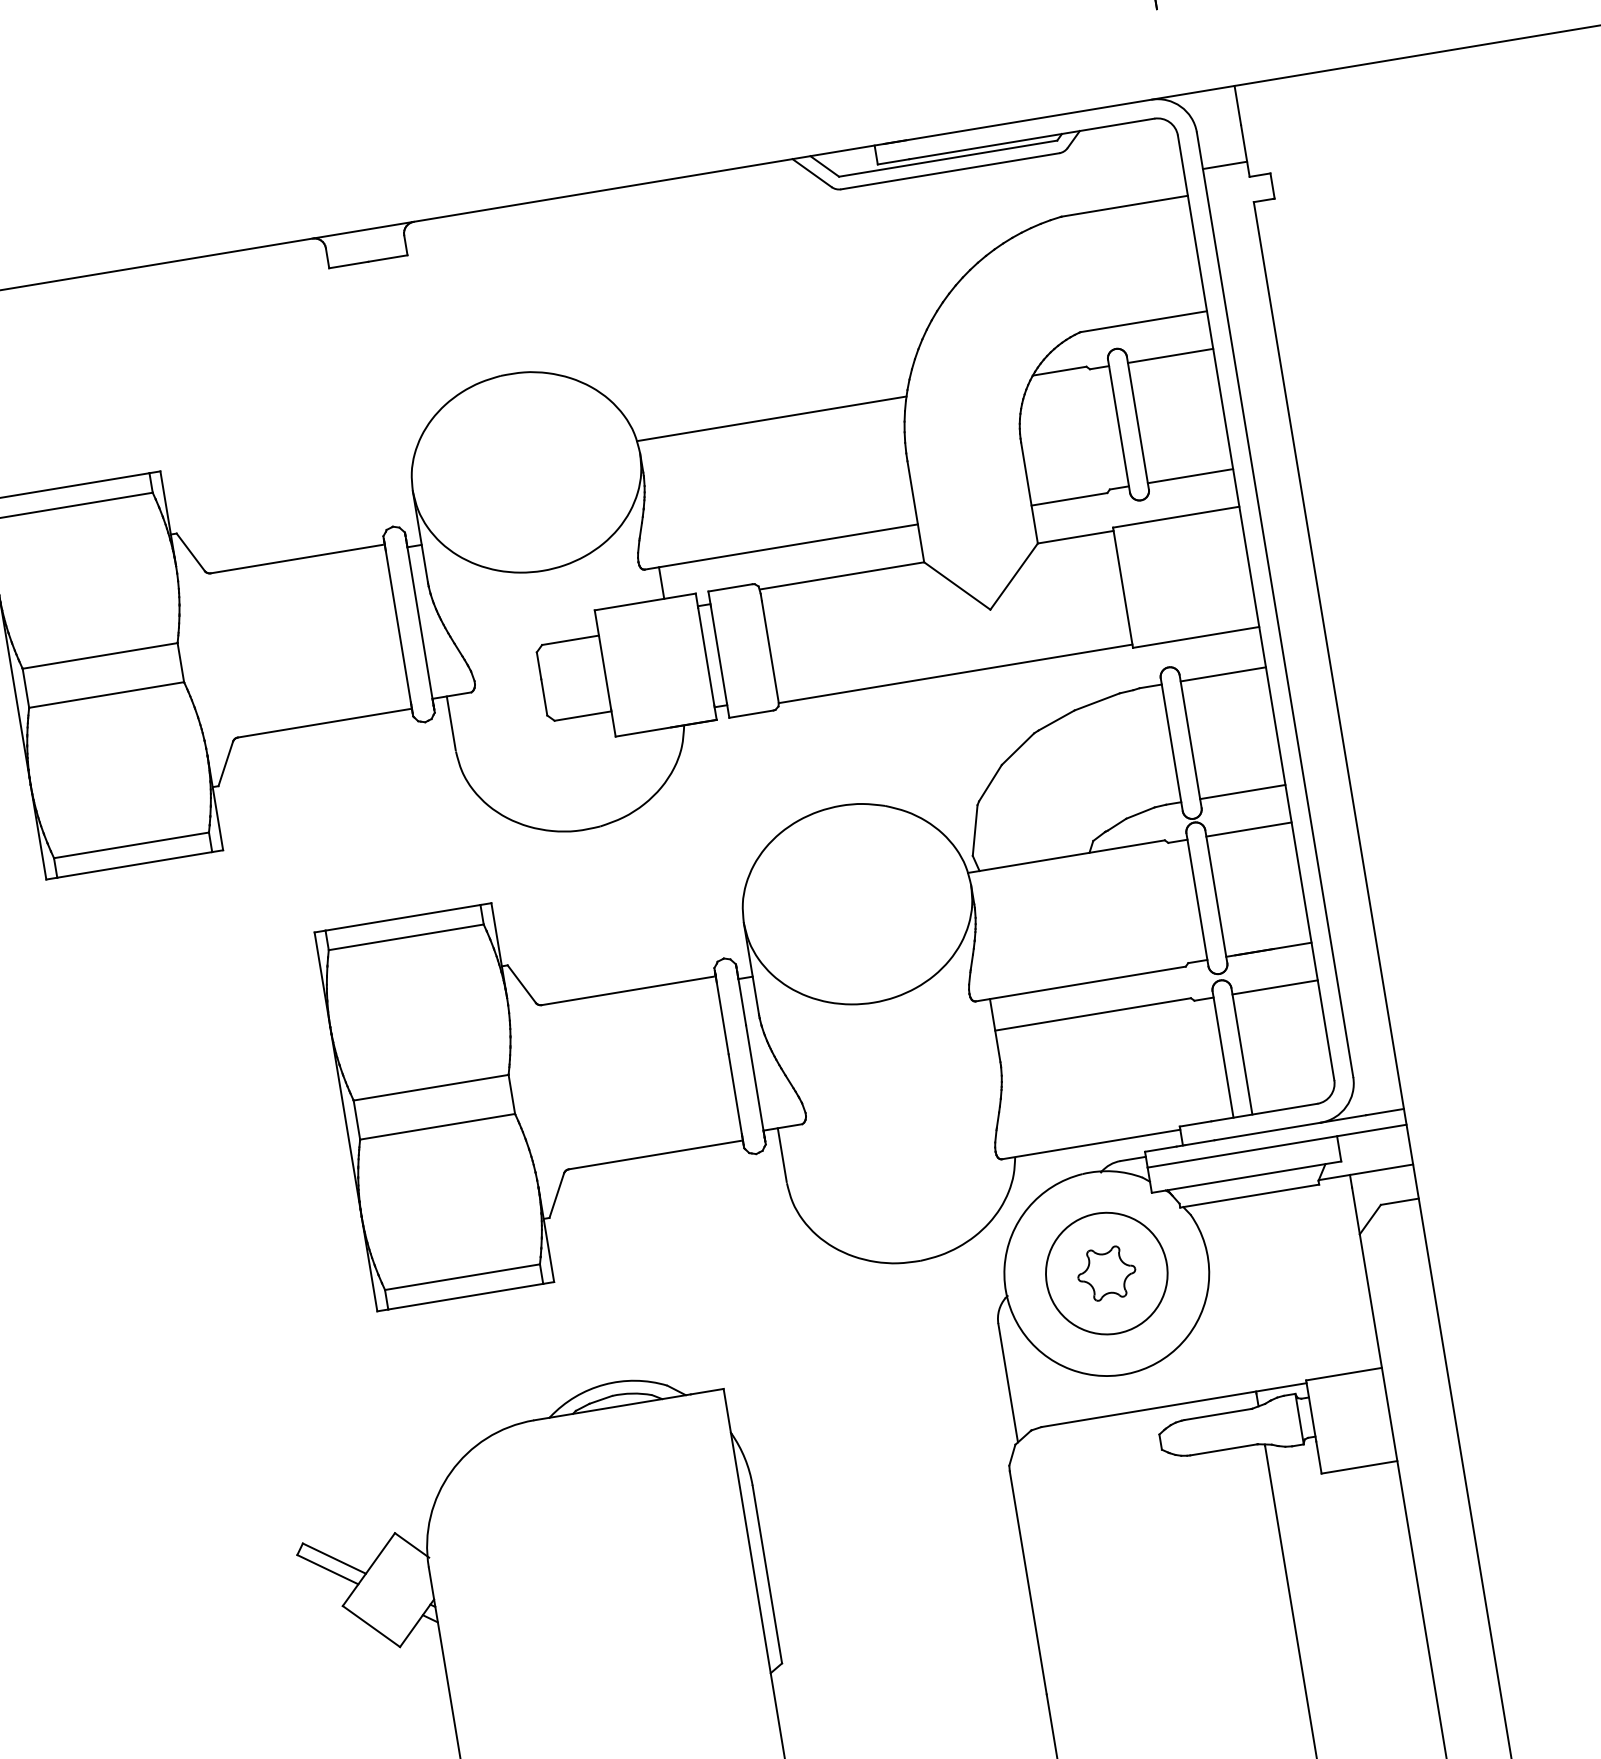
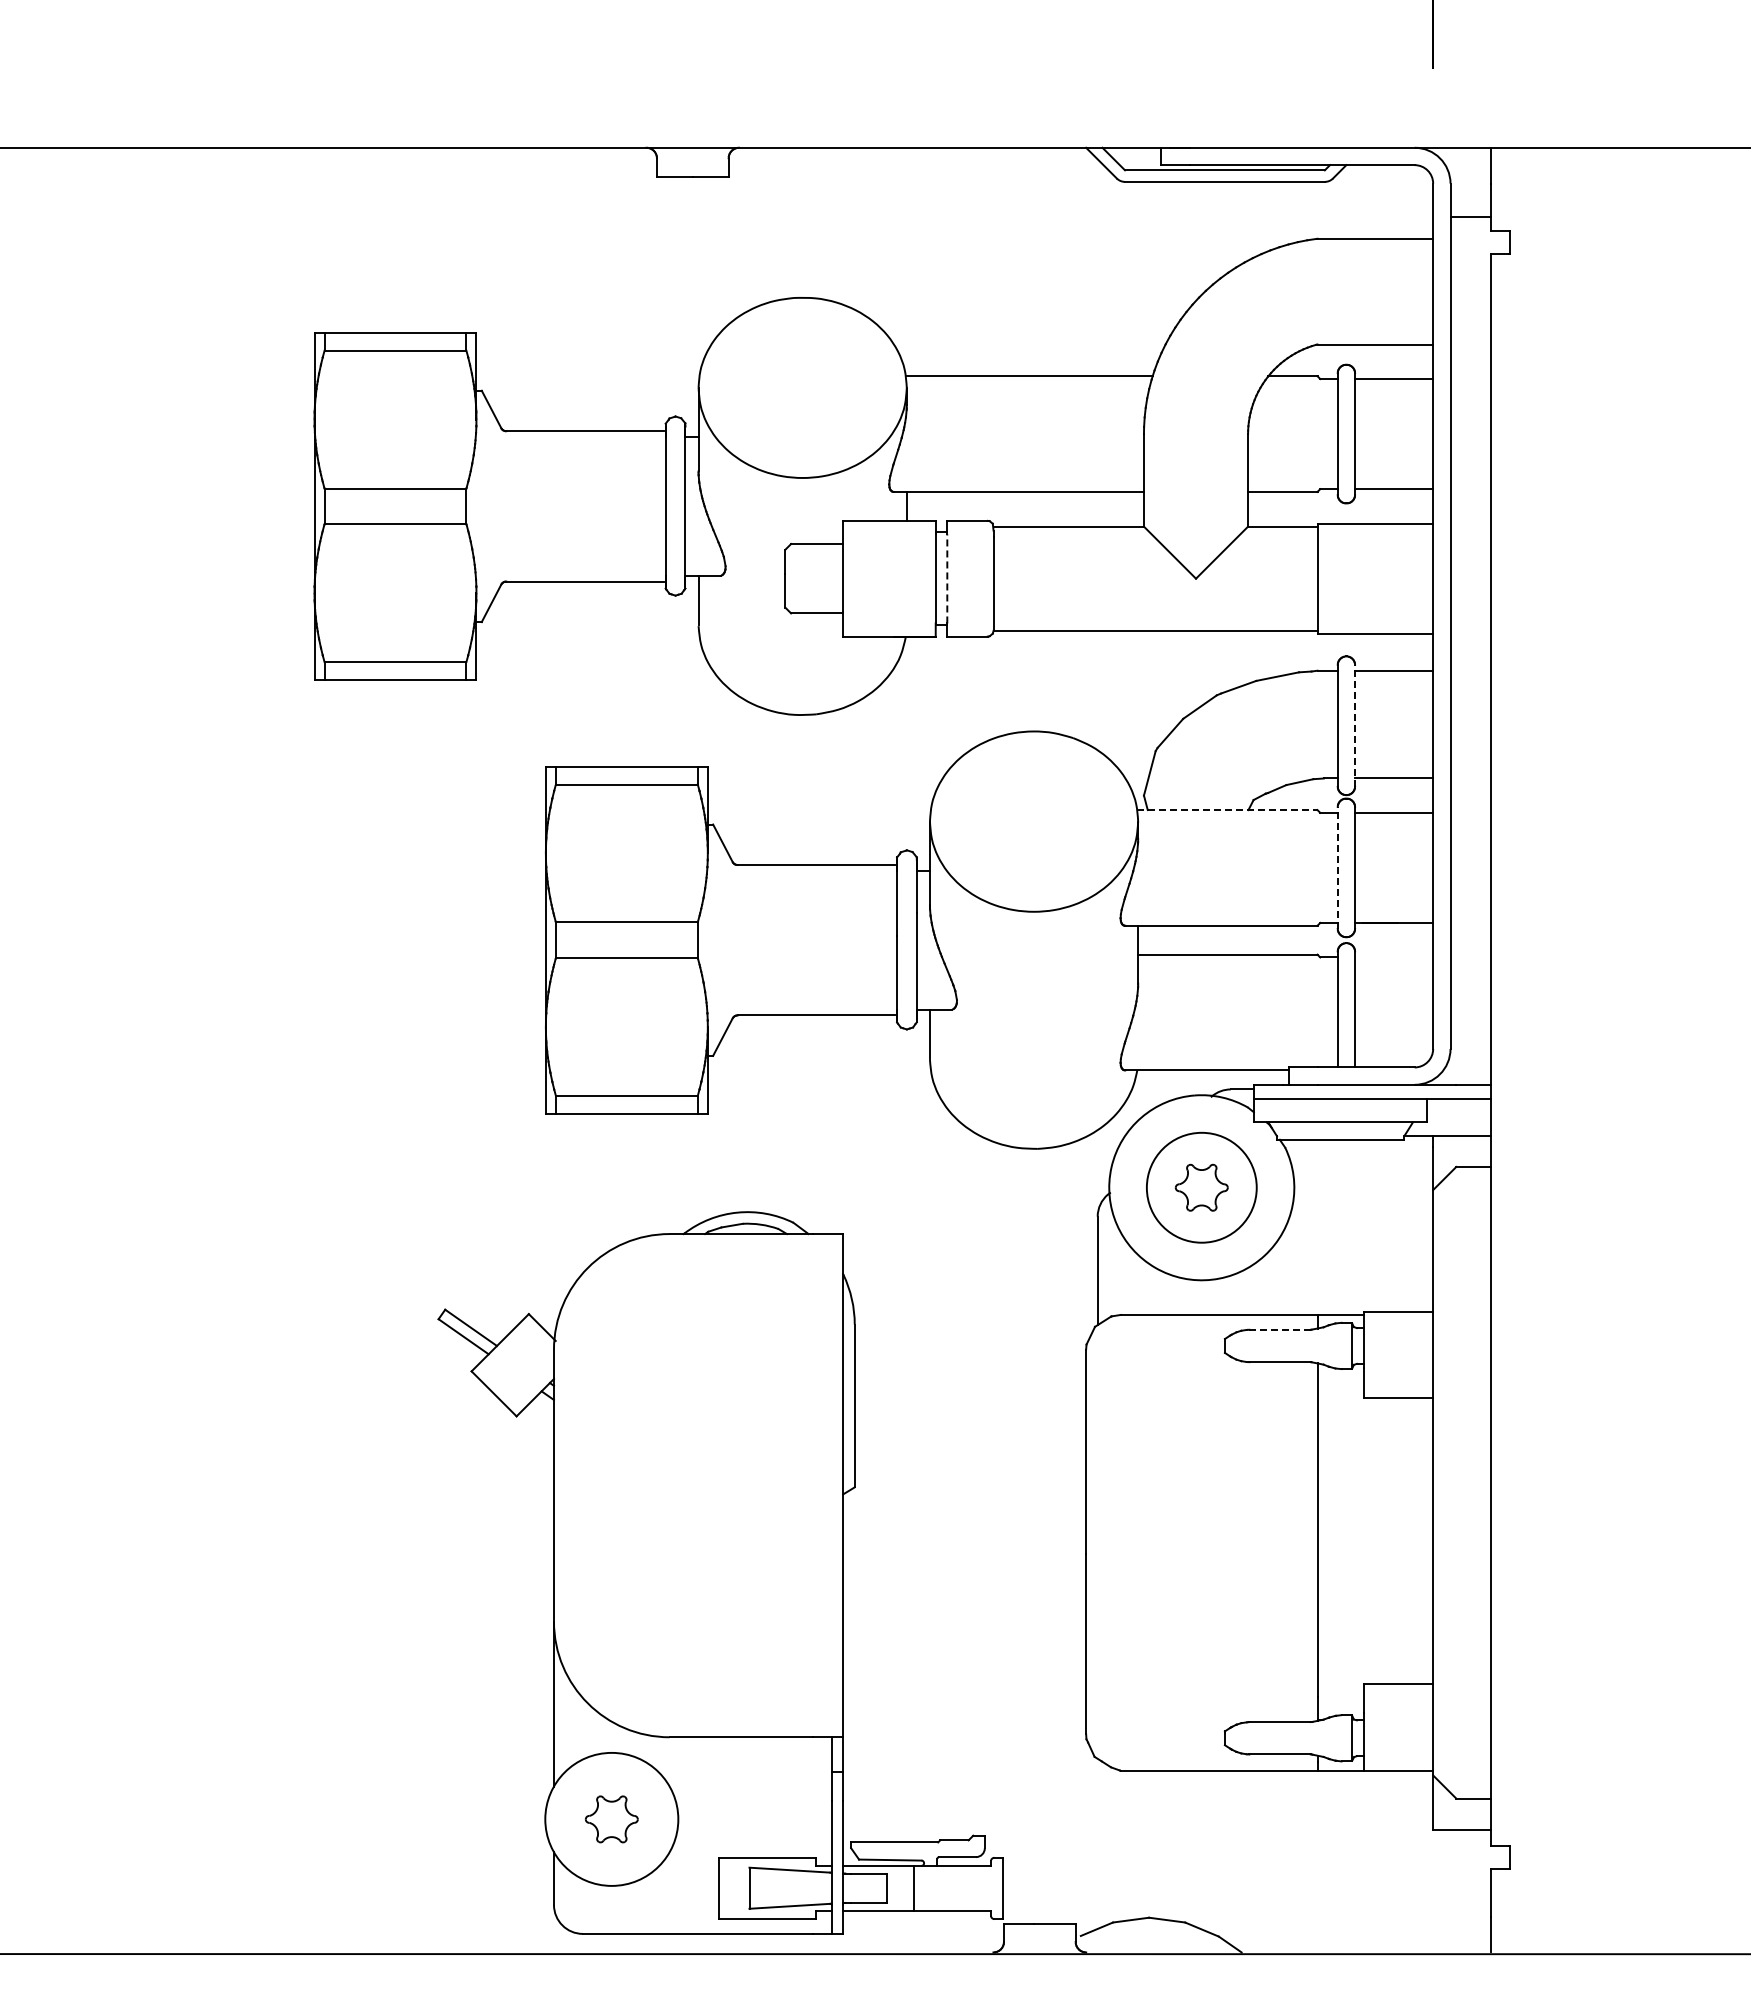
line: (719, 654) -> (947, 578), solid -> dashed
line: (1191, 741) -> (1355, 725), solid -> dashed
line: (1066, 857) -> (1227, 810), solid -> dashed
line: (1197, 899) -> (1337, 867), solid -> dashed
line: (1275, 987) -> (1394, 957), removed
line: (1218, 1414) -> (1280, 1329), solid -> dashed

